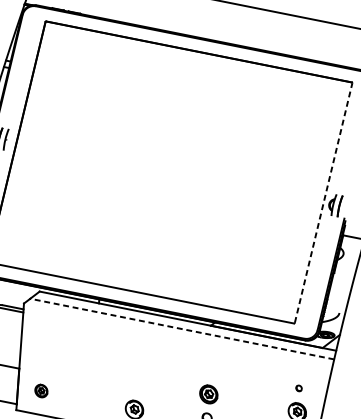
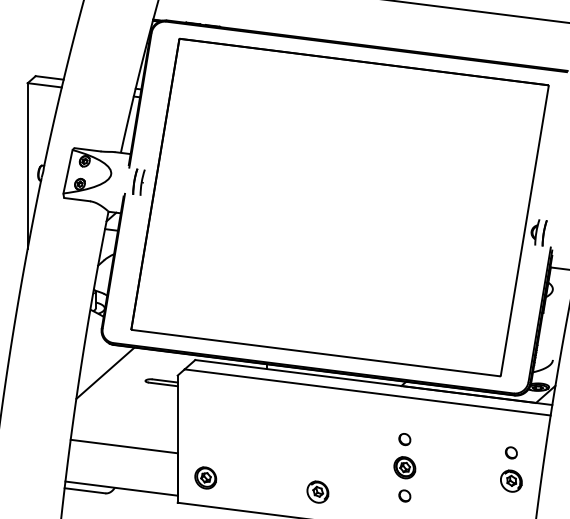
line: (323, 202) -> (524, 230), dashed -> solid
line: (182, 329) -> (367, 392), dashed -> solid
part: (210, 370) -> (404, 439), added
part: (299, 388) -> (511, 452), size x1.67
part: (41, 390) -> (205, 477), size x1.43

